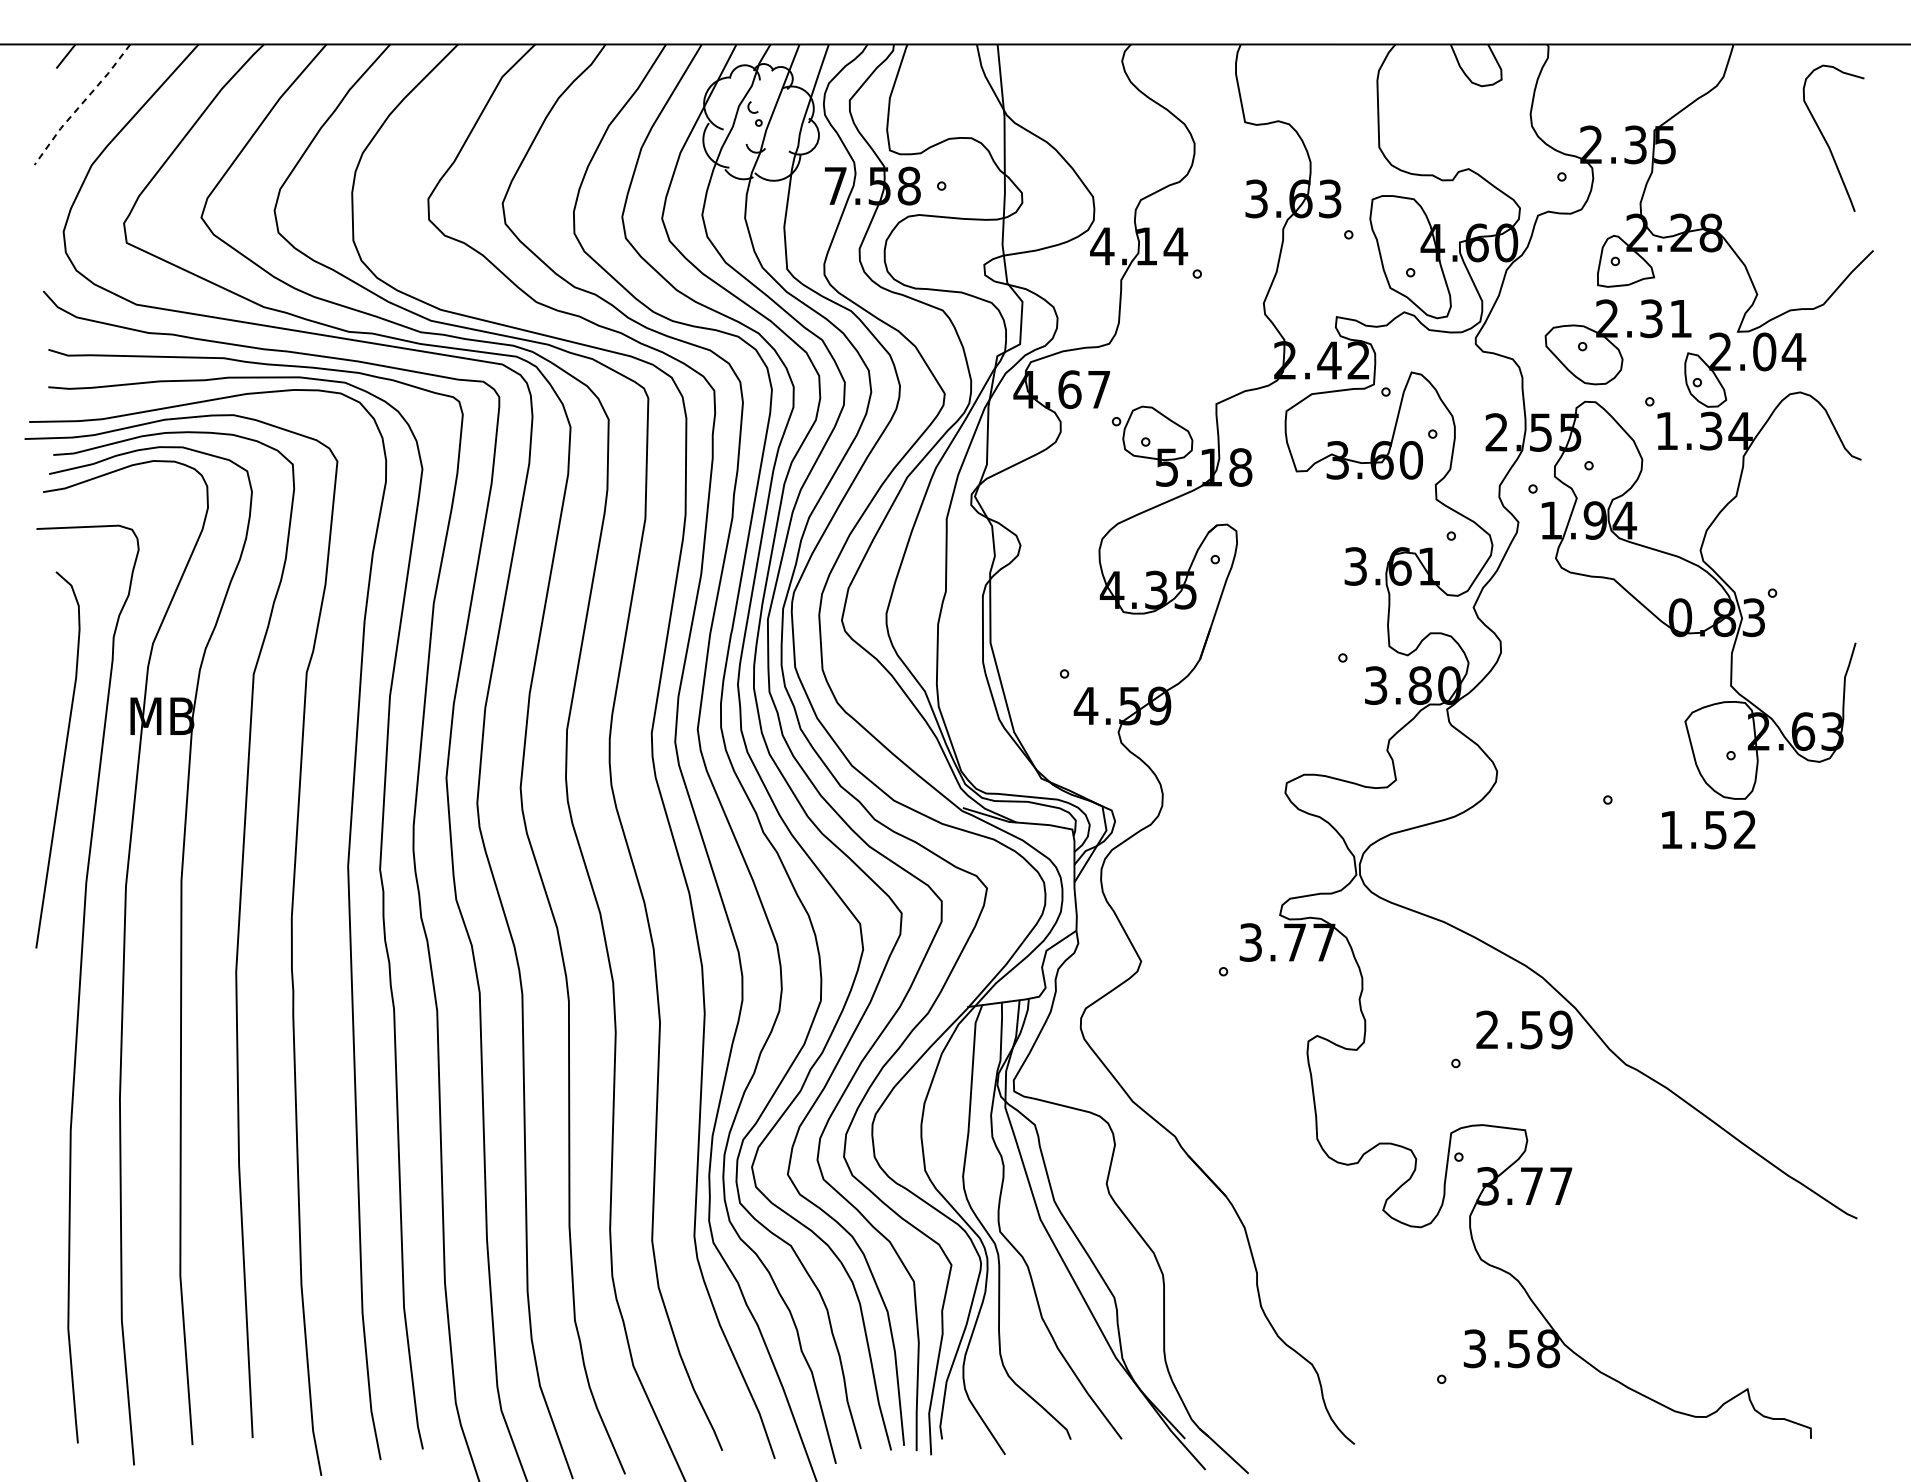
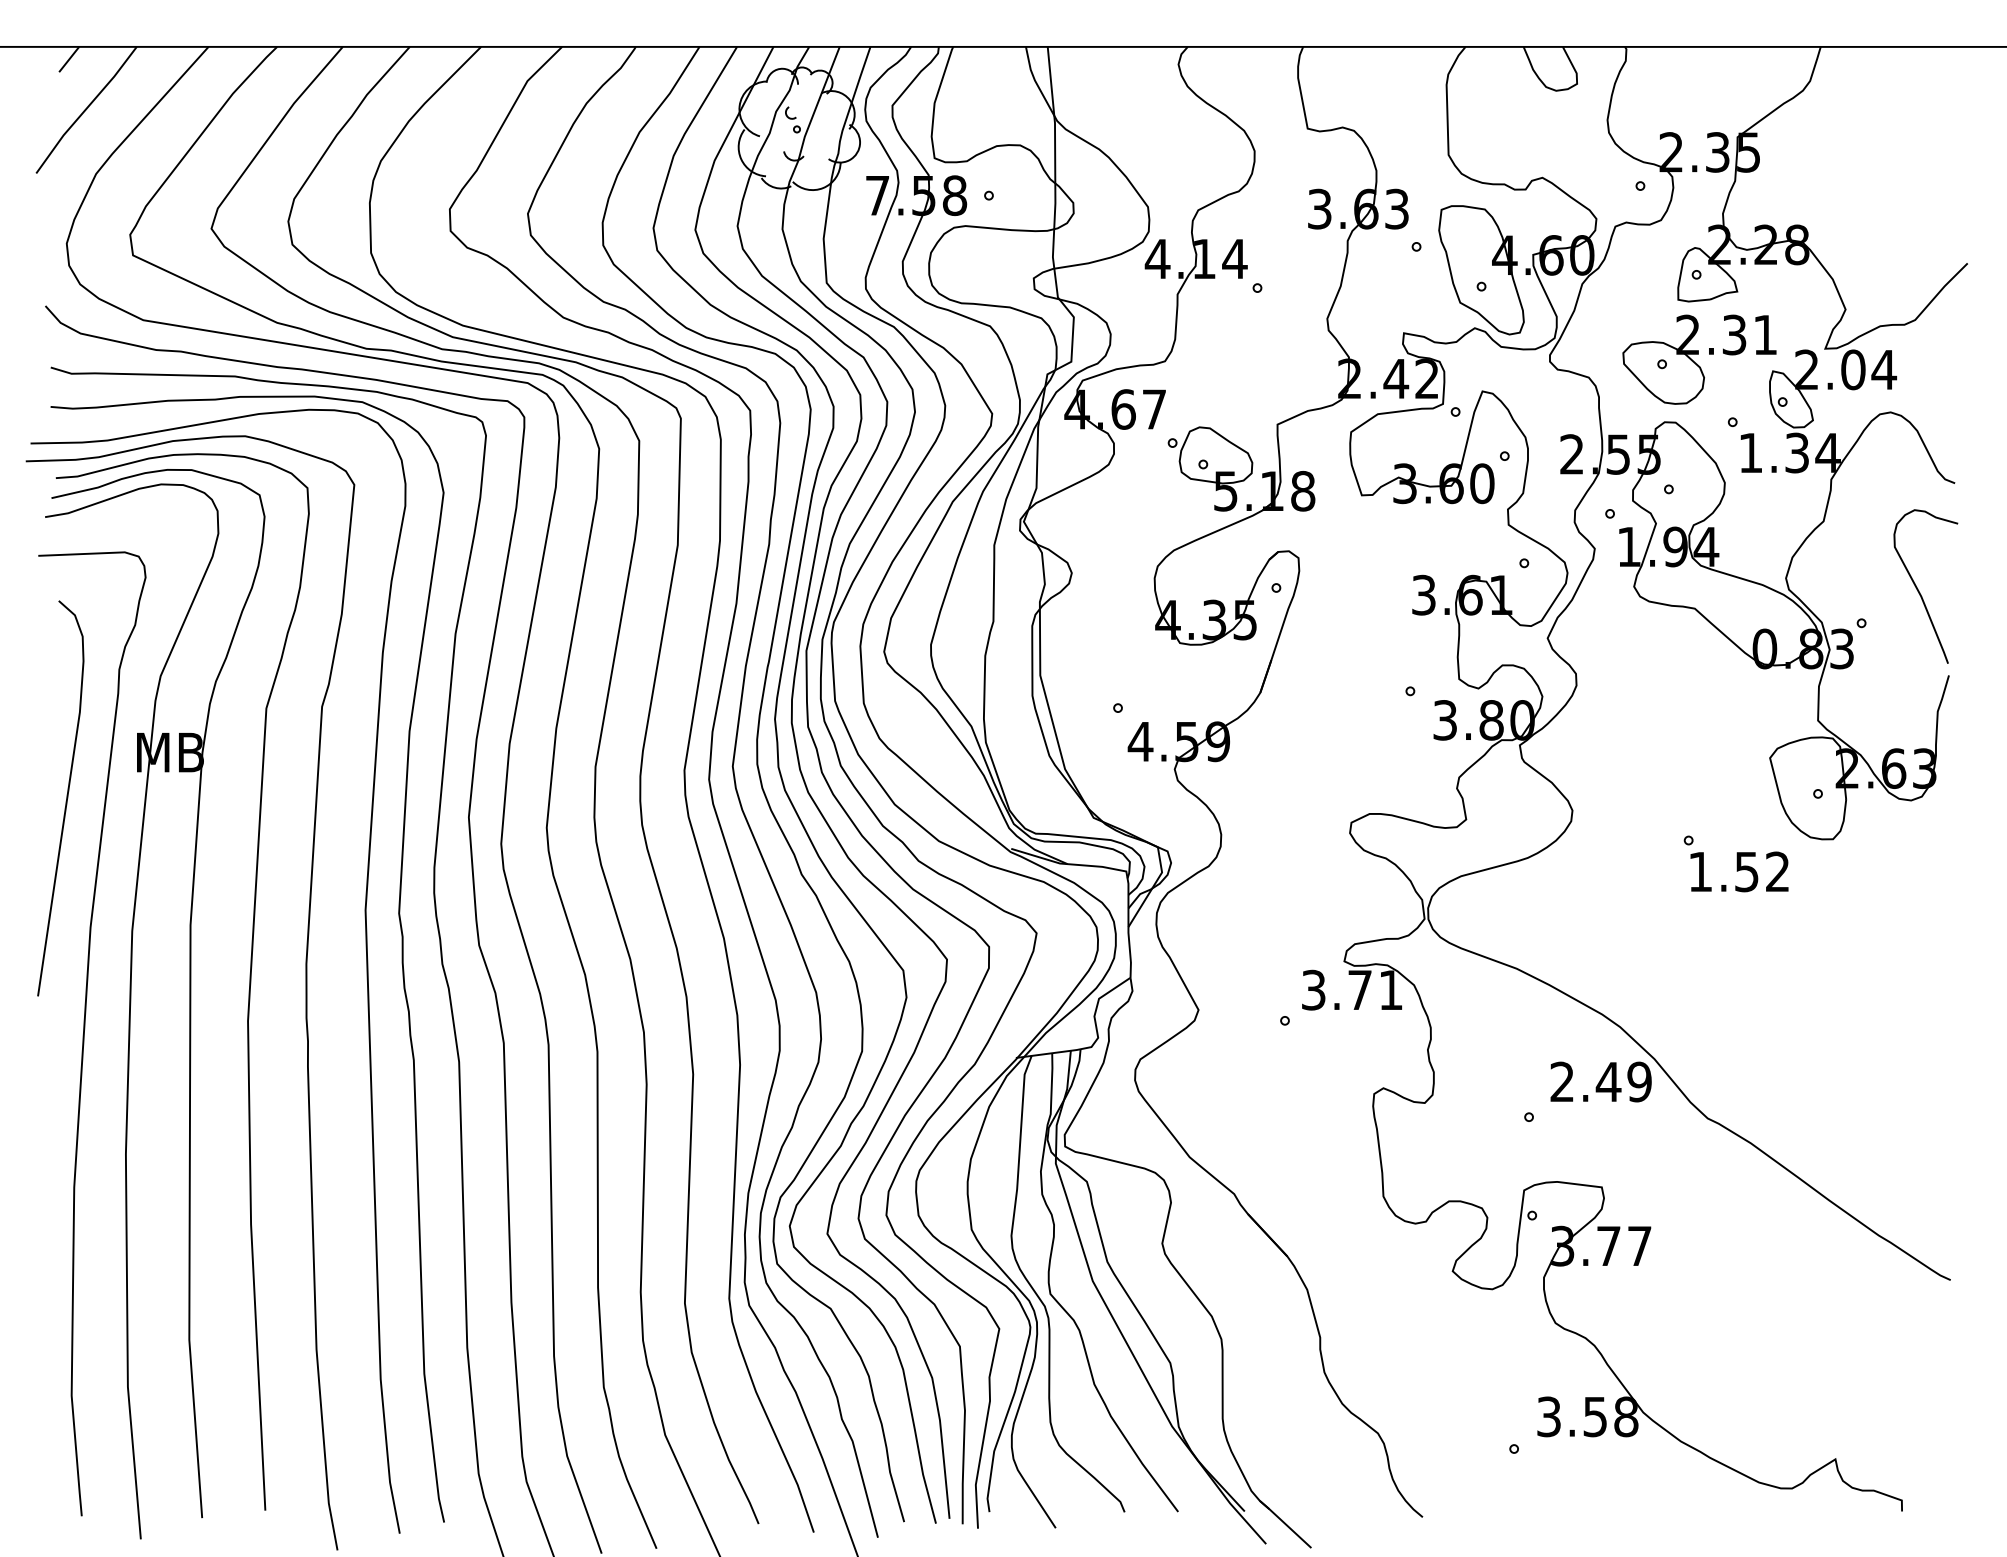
line: (81, 104) -> (85, 109), dashed -> solid
curve: (1827, 142) -> (1919, 590), moved
text: (1708, 829) -> (1739, 871), moved
text: (1323, 941) -> (1390, 989), 3.77 -> 3.71
text: (1531, 1030) -> (1608, 1082), 2.59 -> 2.49

